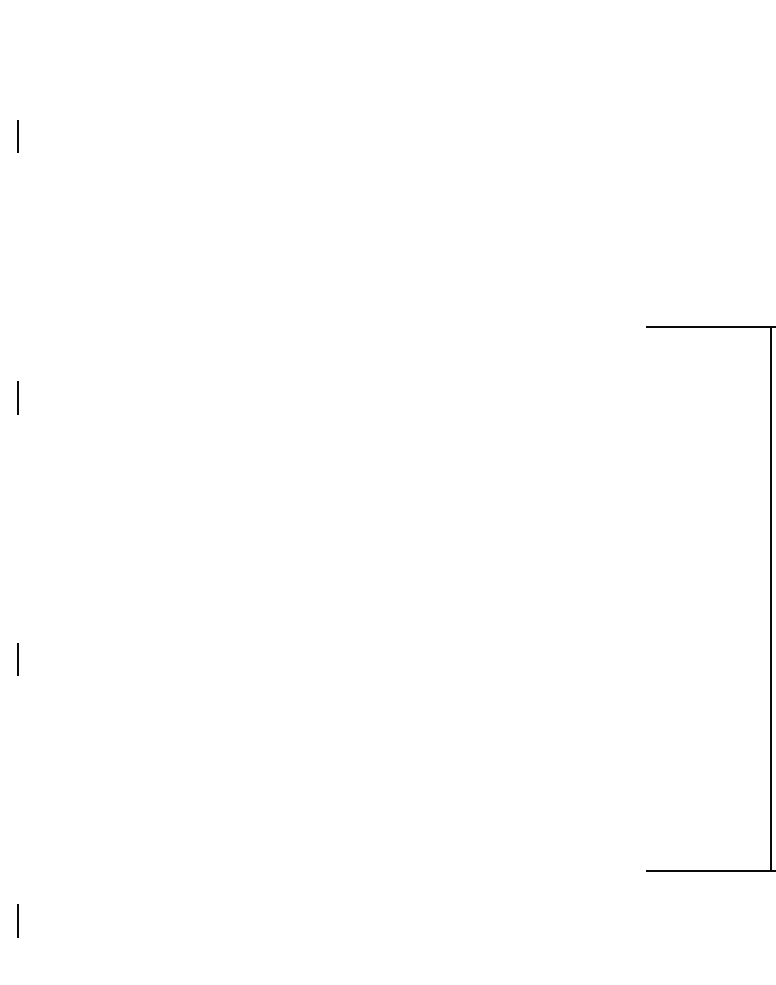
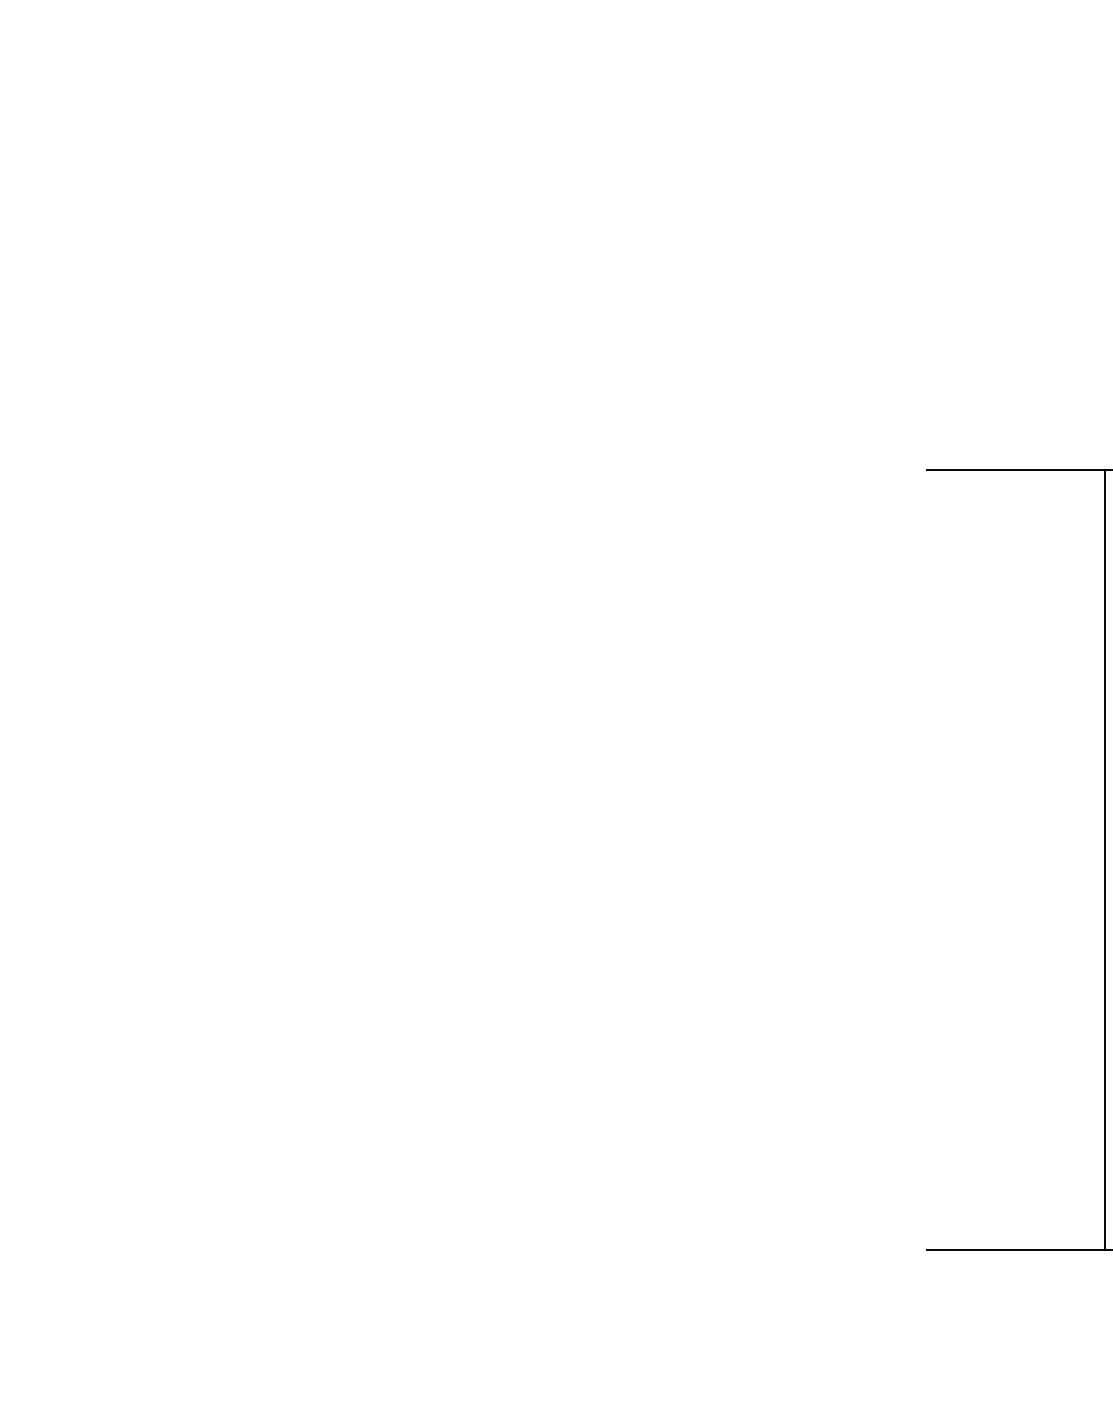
line: (17, 136) -> (24, 195), removed
line: (17, 397) -> (24, 570), removed
line: (17, 659) -> (24, 946), removed
line: (17, 920) -> (24, 1320), removed

